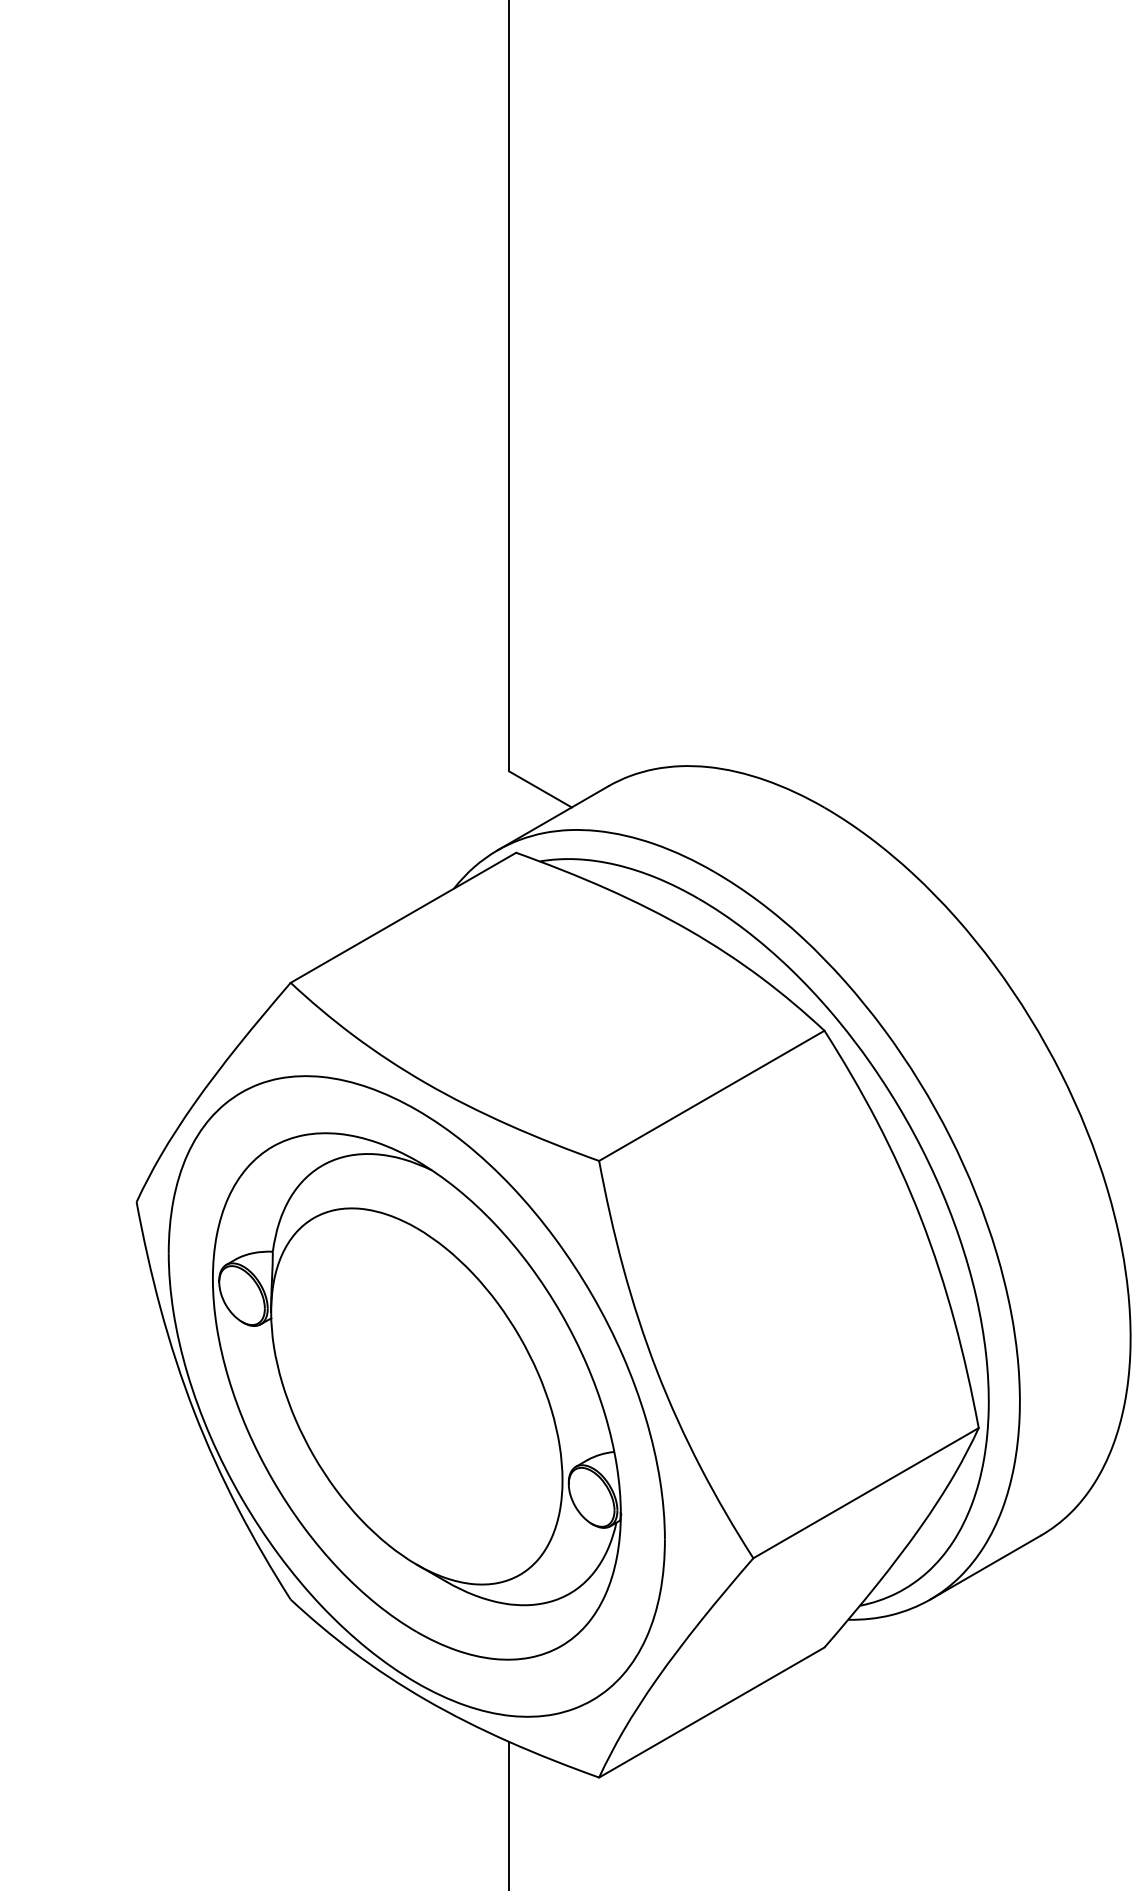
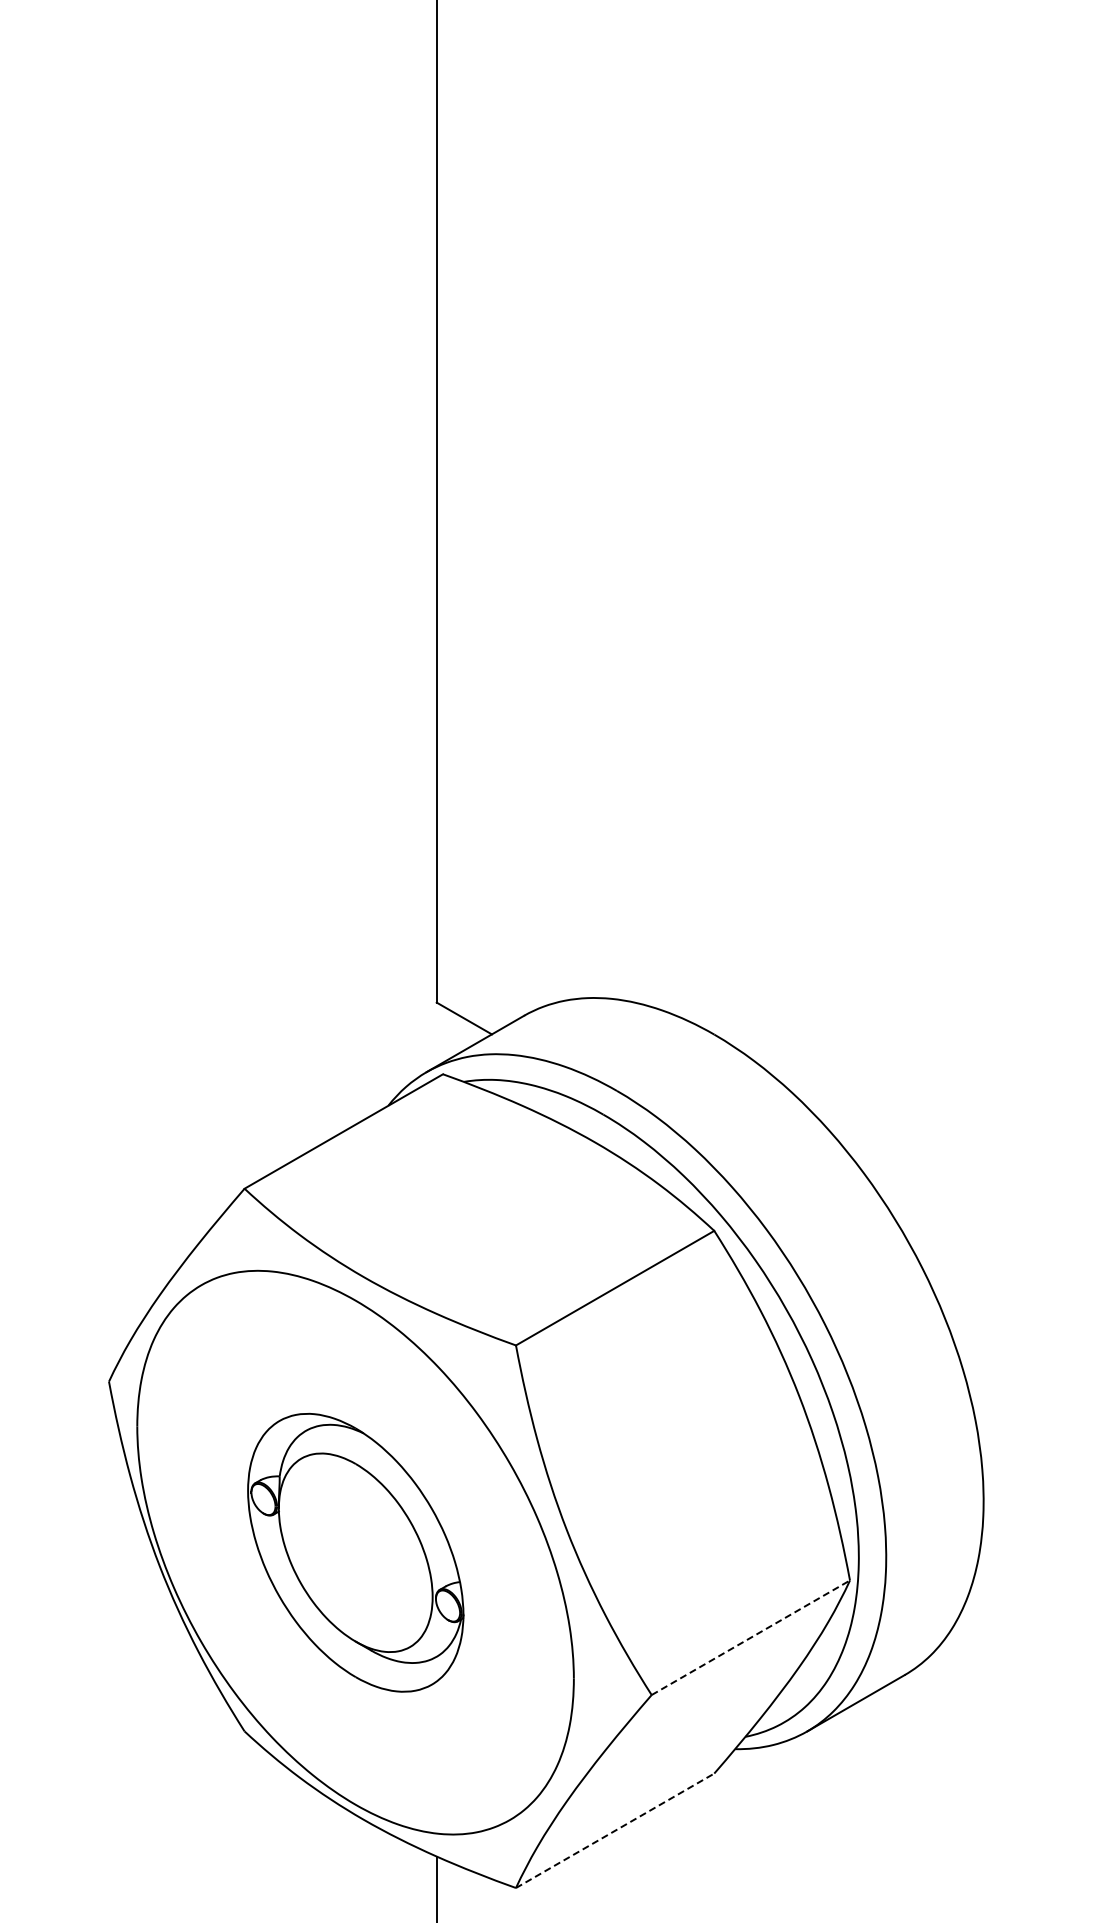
part: (416, 1396) -> (355, 1552), size x0.6
line: (865, 1492) -> (750, 1637), solid -> dashed
line: (712, 1712) -> (615, 1830), solid -> dashed

